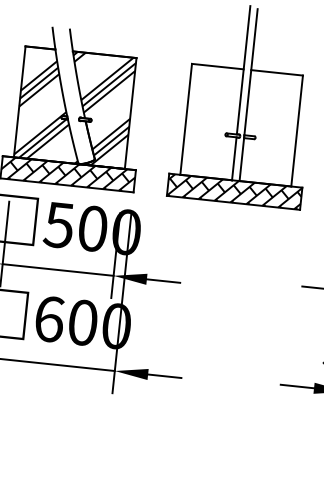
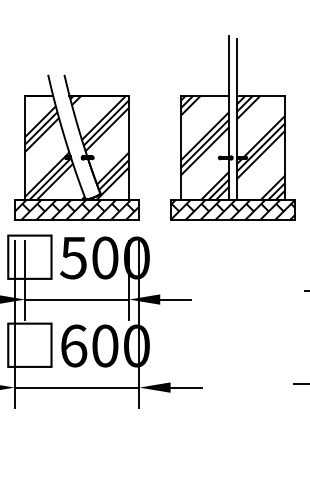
hatch: (212, 122) -> (205, 147), added
hatch: (271, 128) -> (260, 147), added

